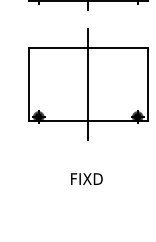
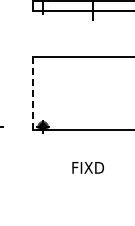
line: (88, 83) -> (92, 93), removed
line: (28, 84) -> (32, 94), solid -> dashed
text: (86, 178) -> (87, 167), moved

